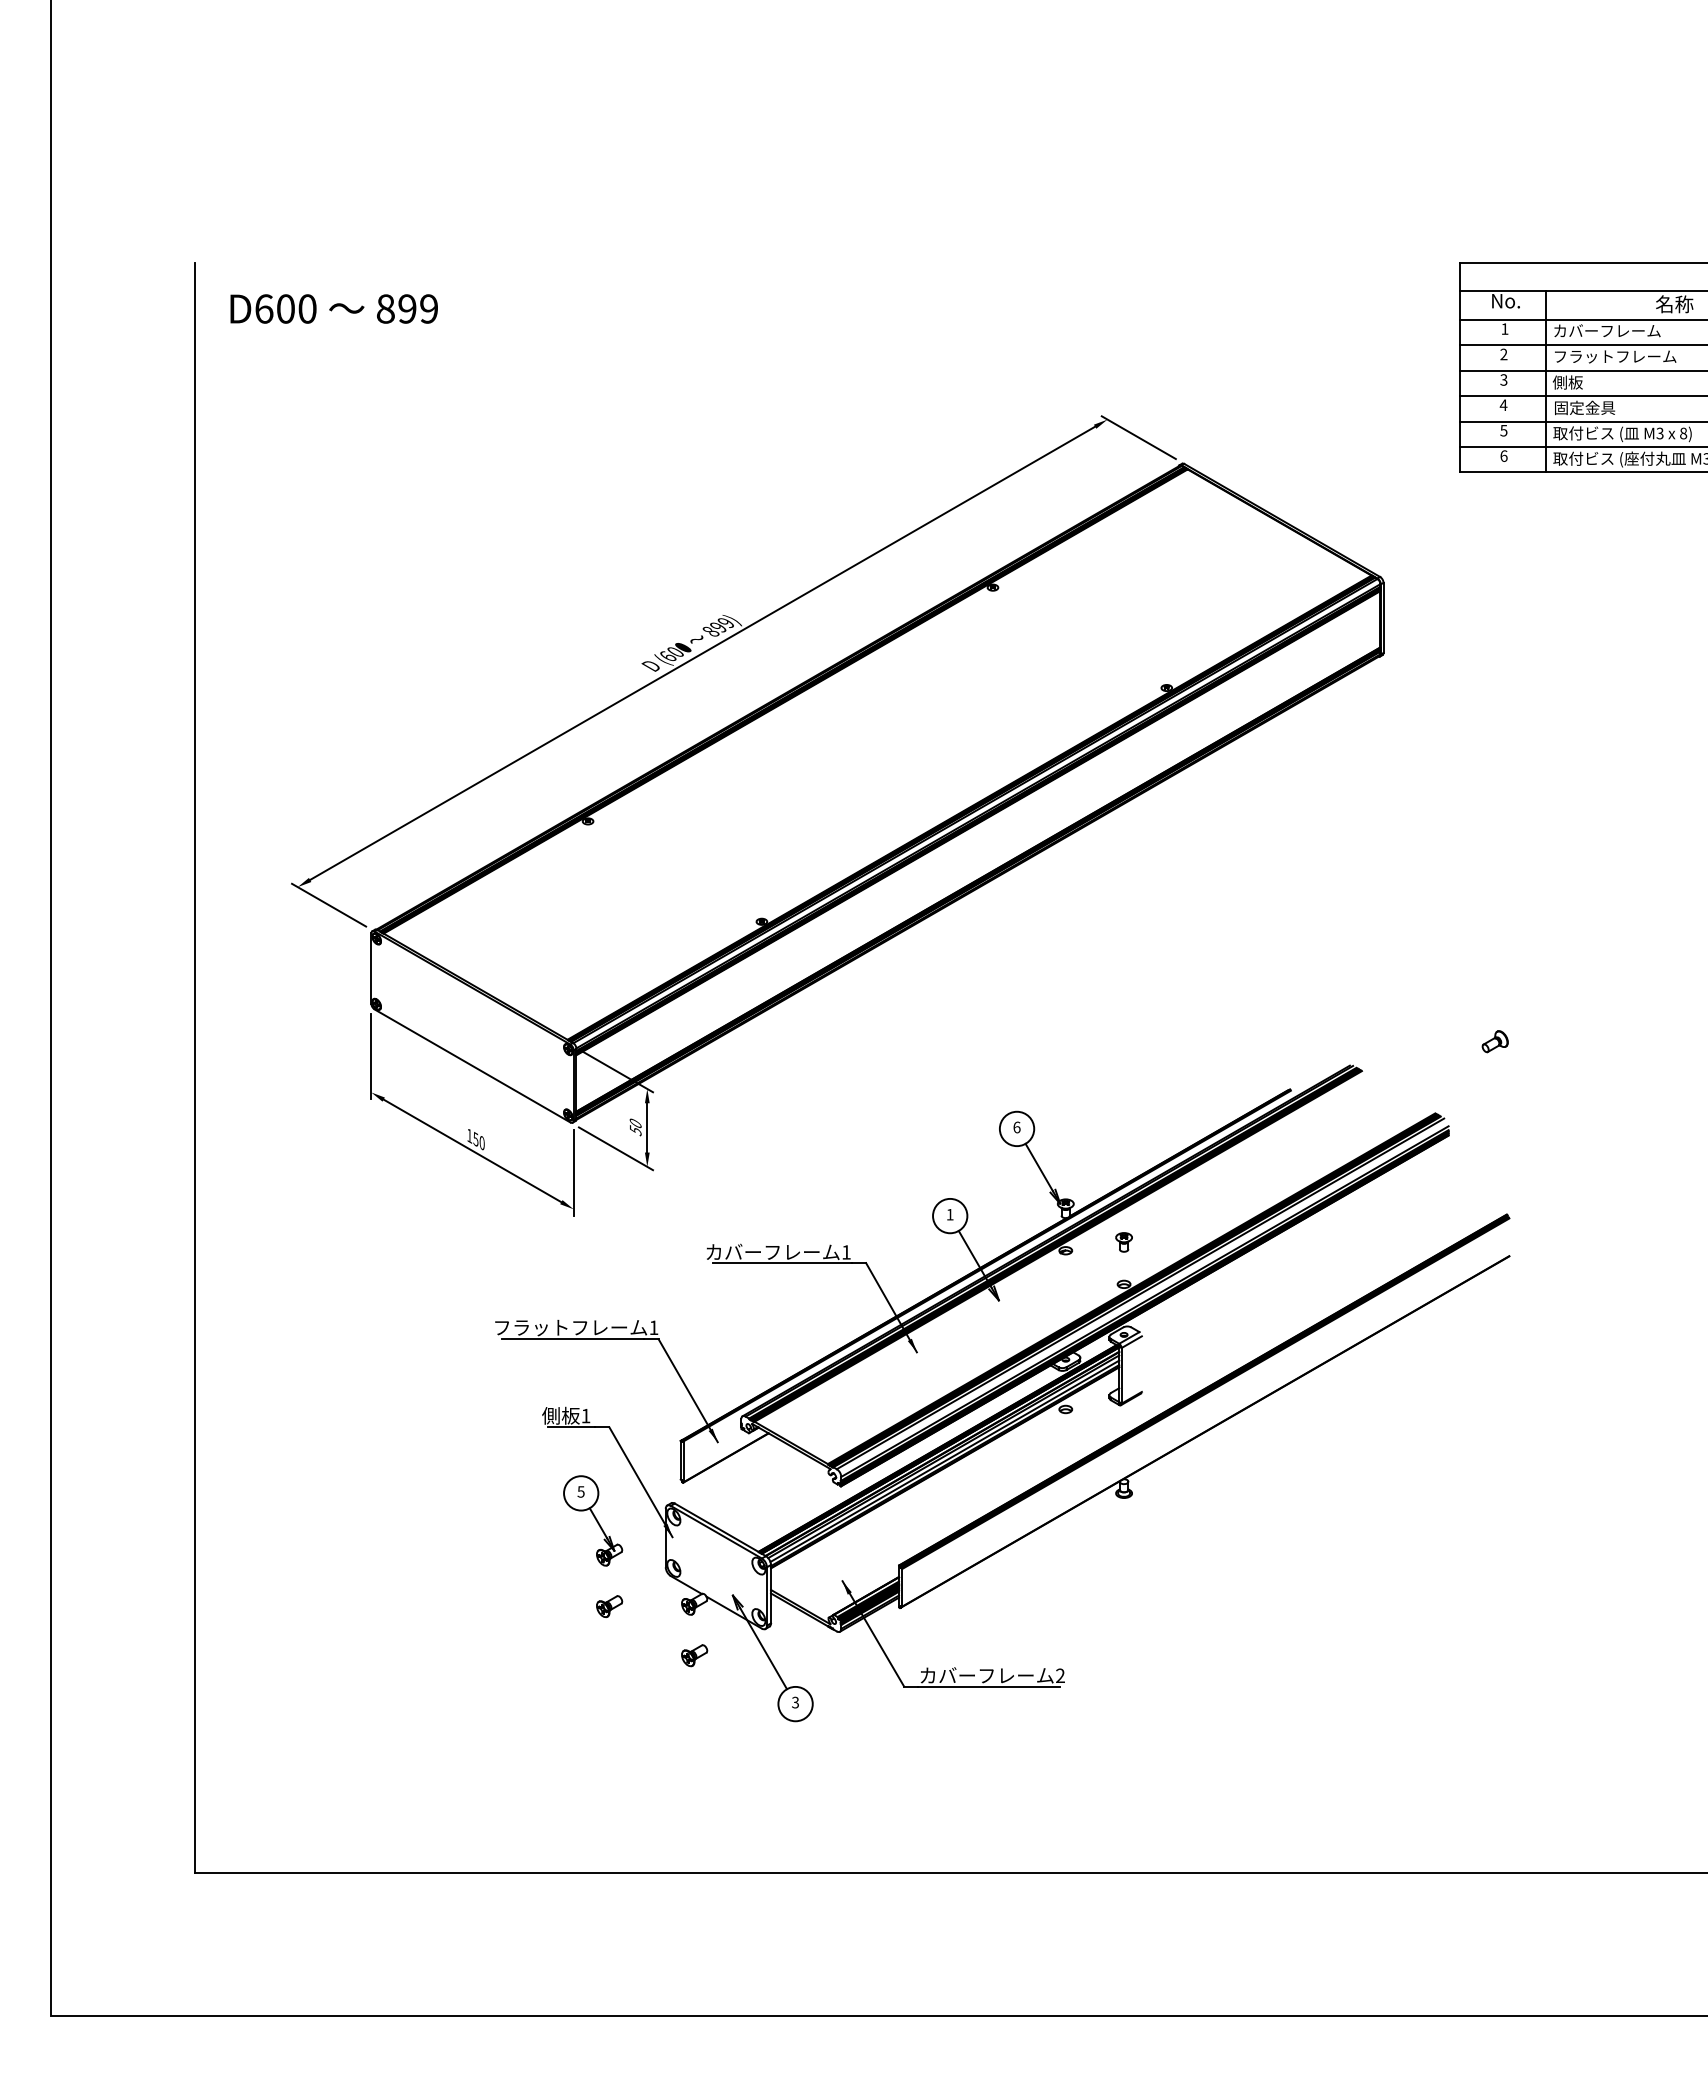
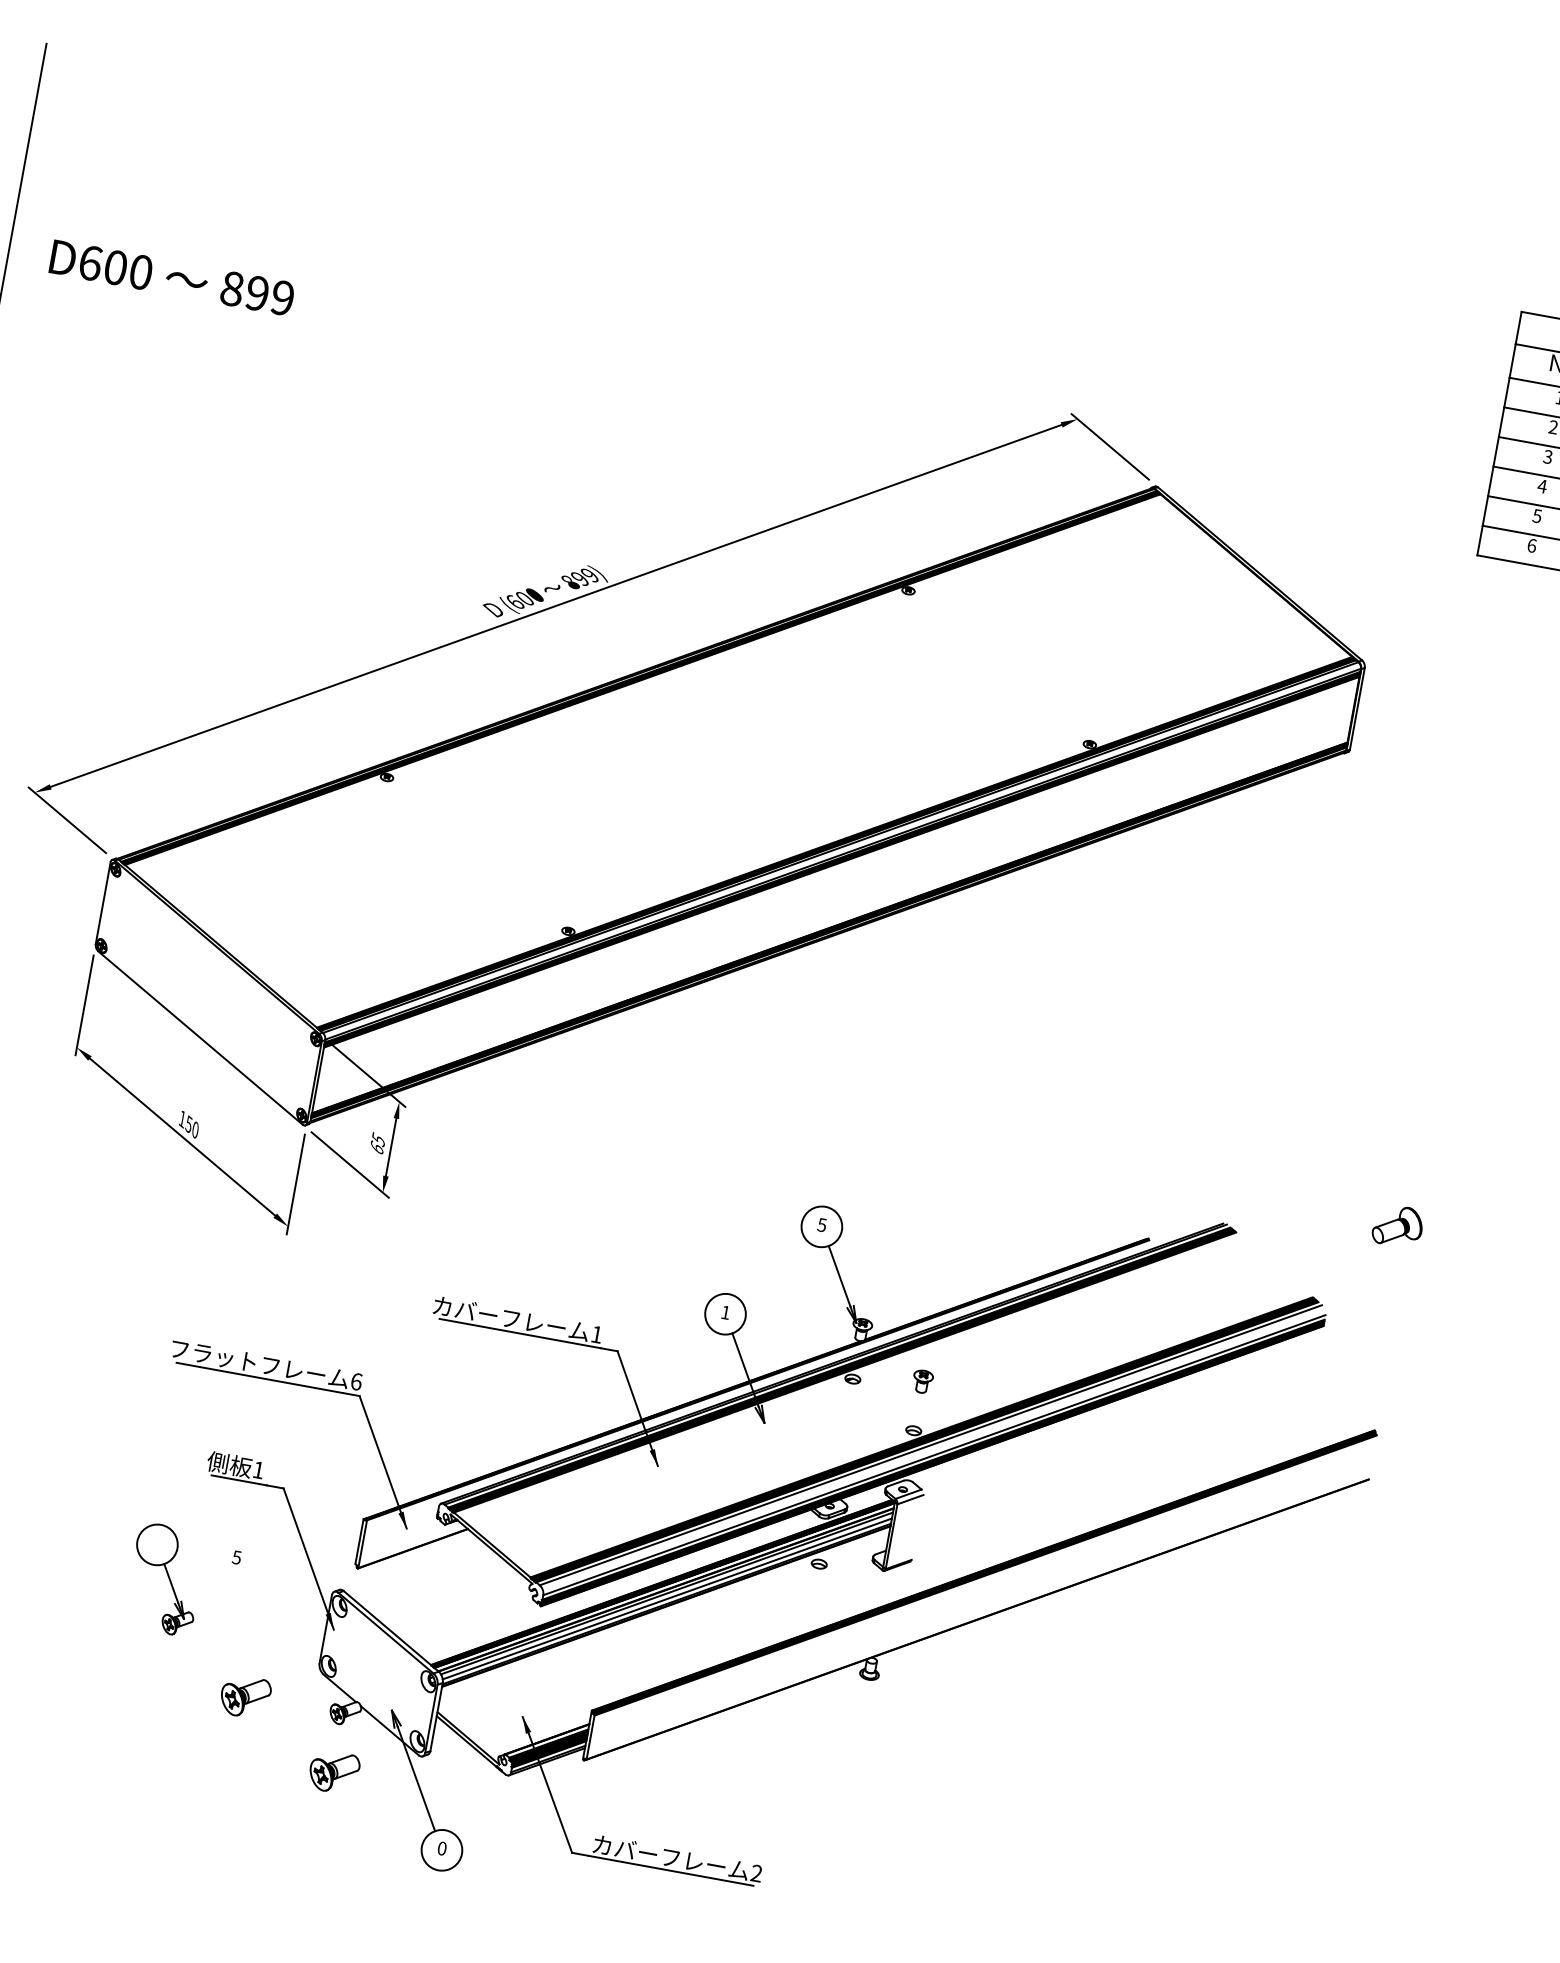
text: (333, 308) -> (171, 277), moved
part: (1494, 1041) -> (1396, 1226), size x1.6
text: (635, 1126) -> (377, 1143), 50 -> 65
text: (1016, 1127) -> (821, 1225), 6 -> 5
text: (653, 1327) -> (356, 1381), 1 -> 6
part: (593, 1520) -> (166, 1579), moved
part: (609, 1606) -> (245, 1697), size x1.6
part: (694, 1655) -> (334, 1772), size x1.6
text: (795, 1702) -> (442, 1848), 3 -> 0

